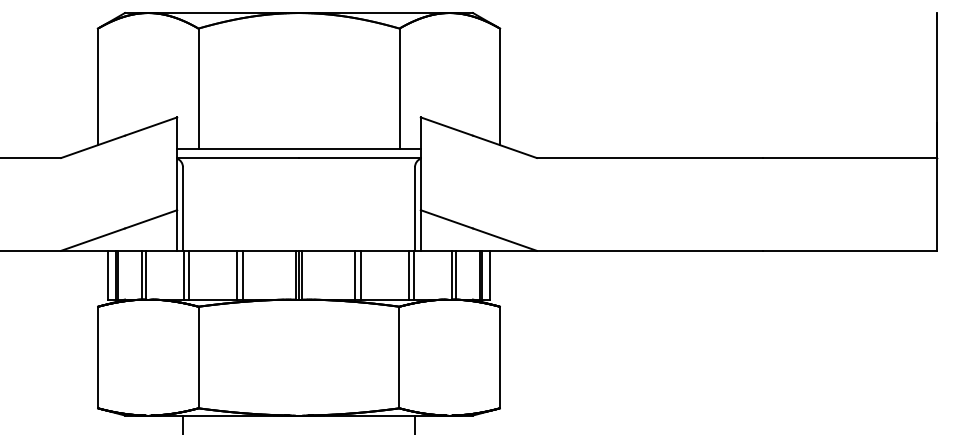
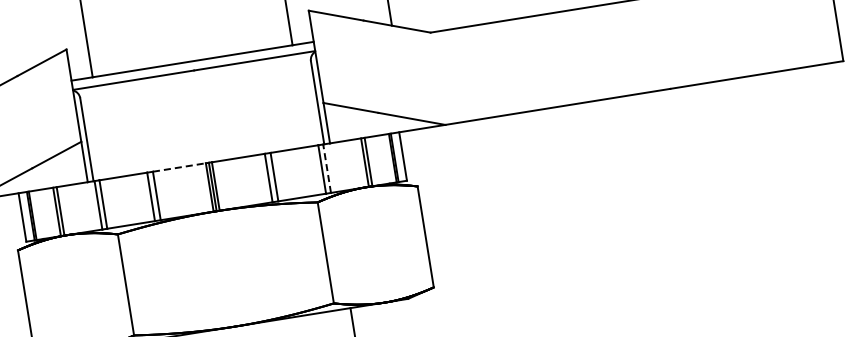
line: (269, 250) -> (179, 167), solid -> dashed
line: (413, 274) -> (326, 168), solid -> dashed

